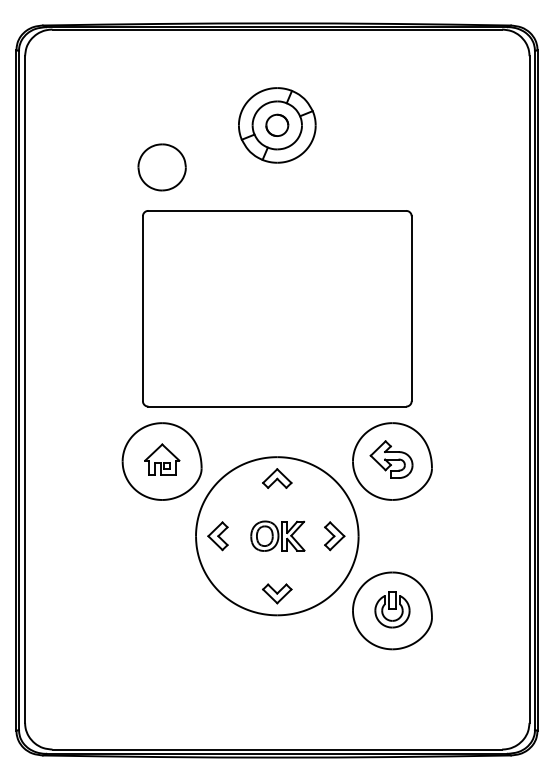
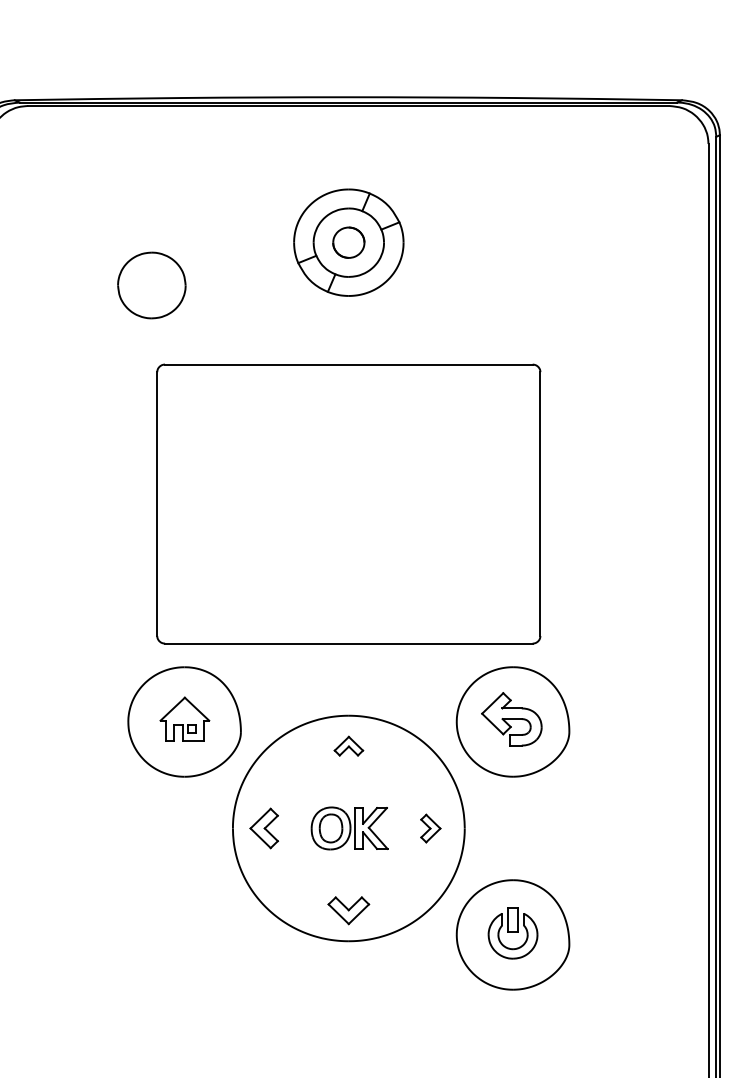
part: (161, 167) -> (150, 285), moved
part: (277, 478) -> (349, 746), size x0.7
part: (334, 536) -> (430, 828), size x0.7

